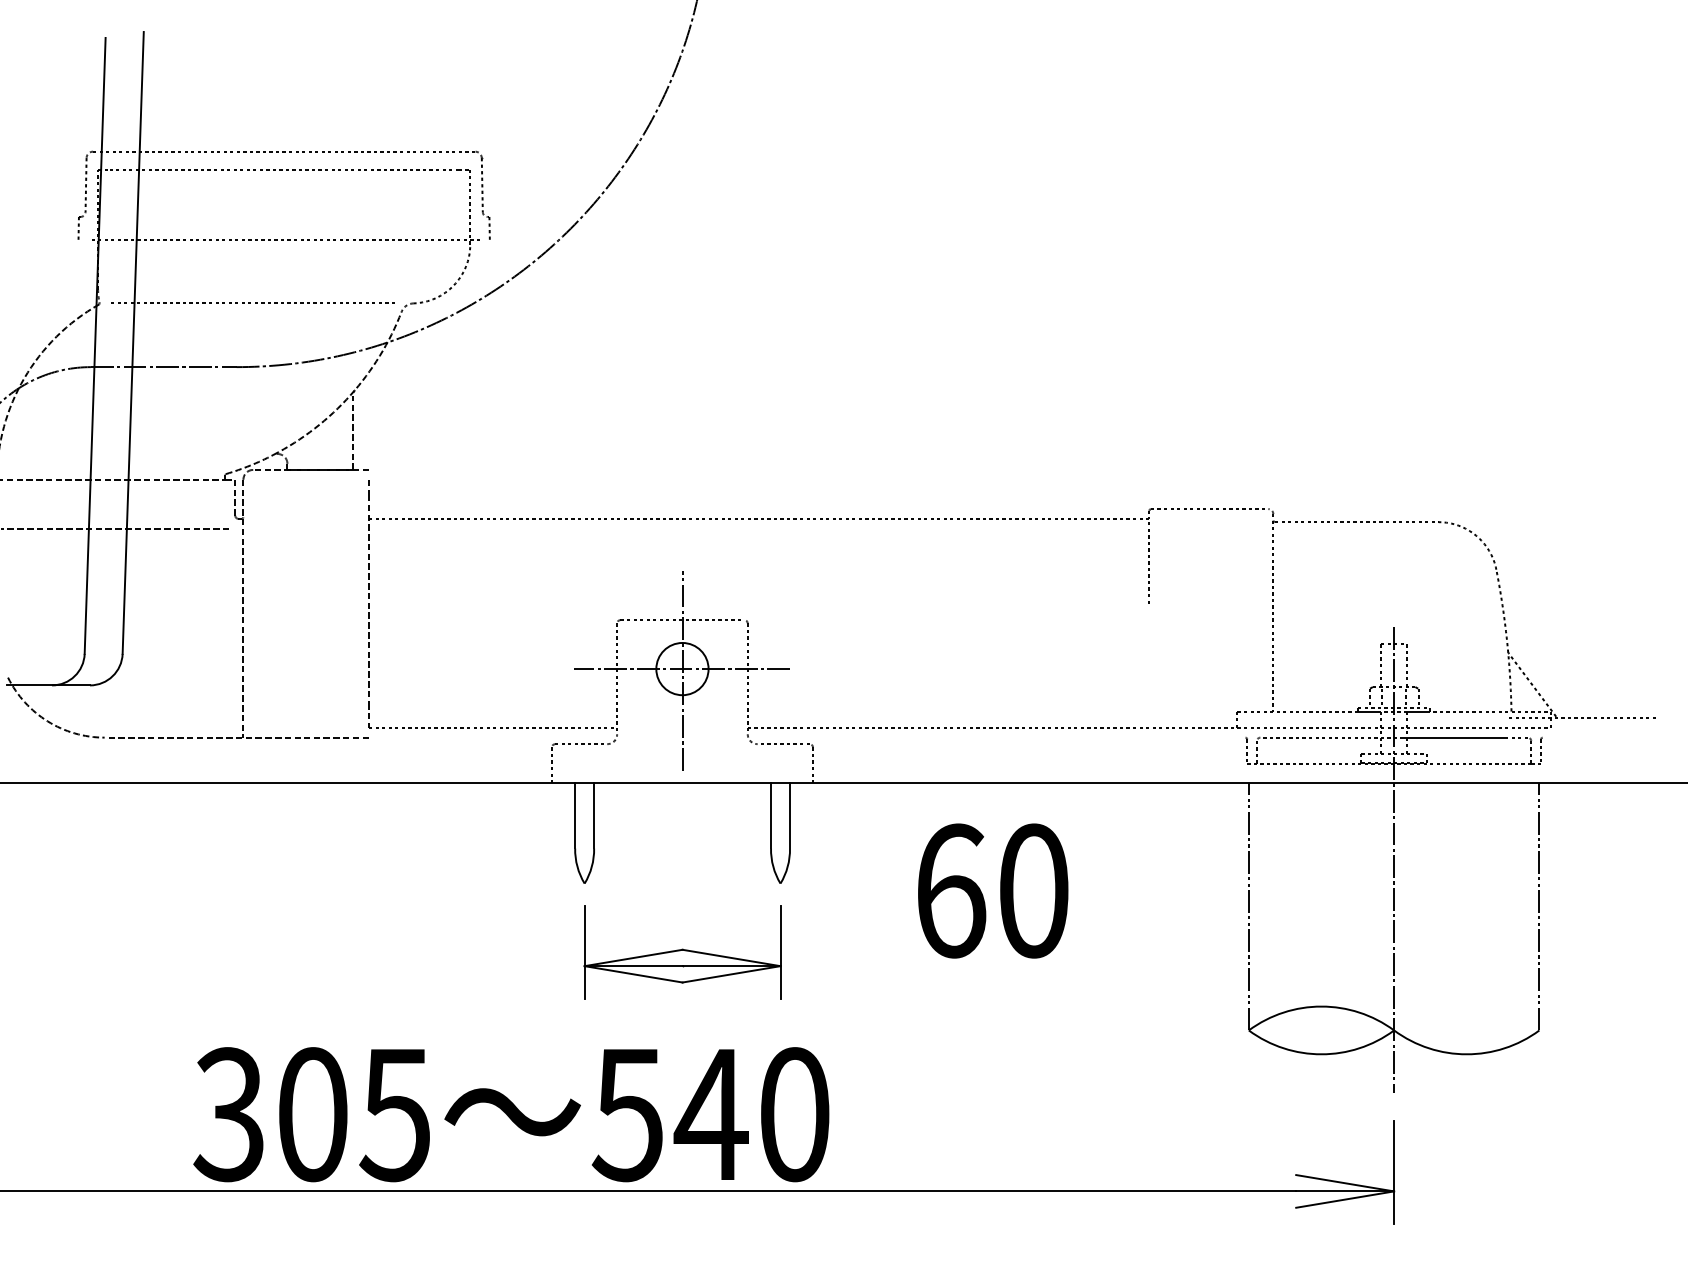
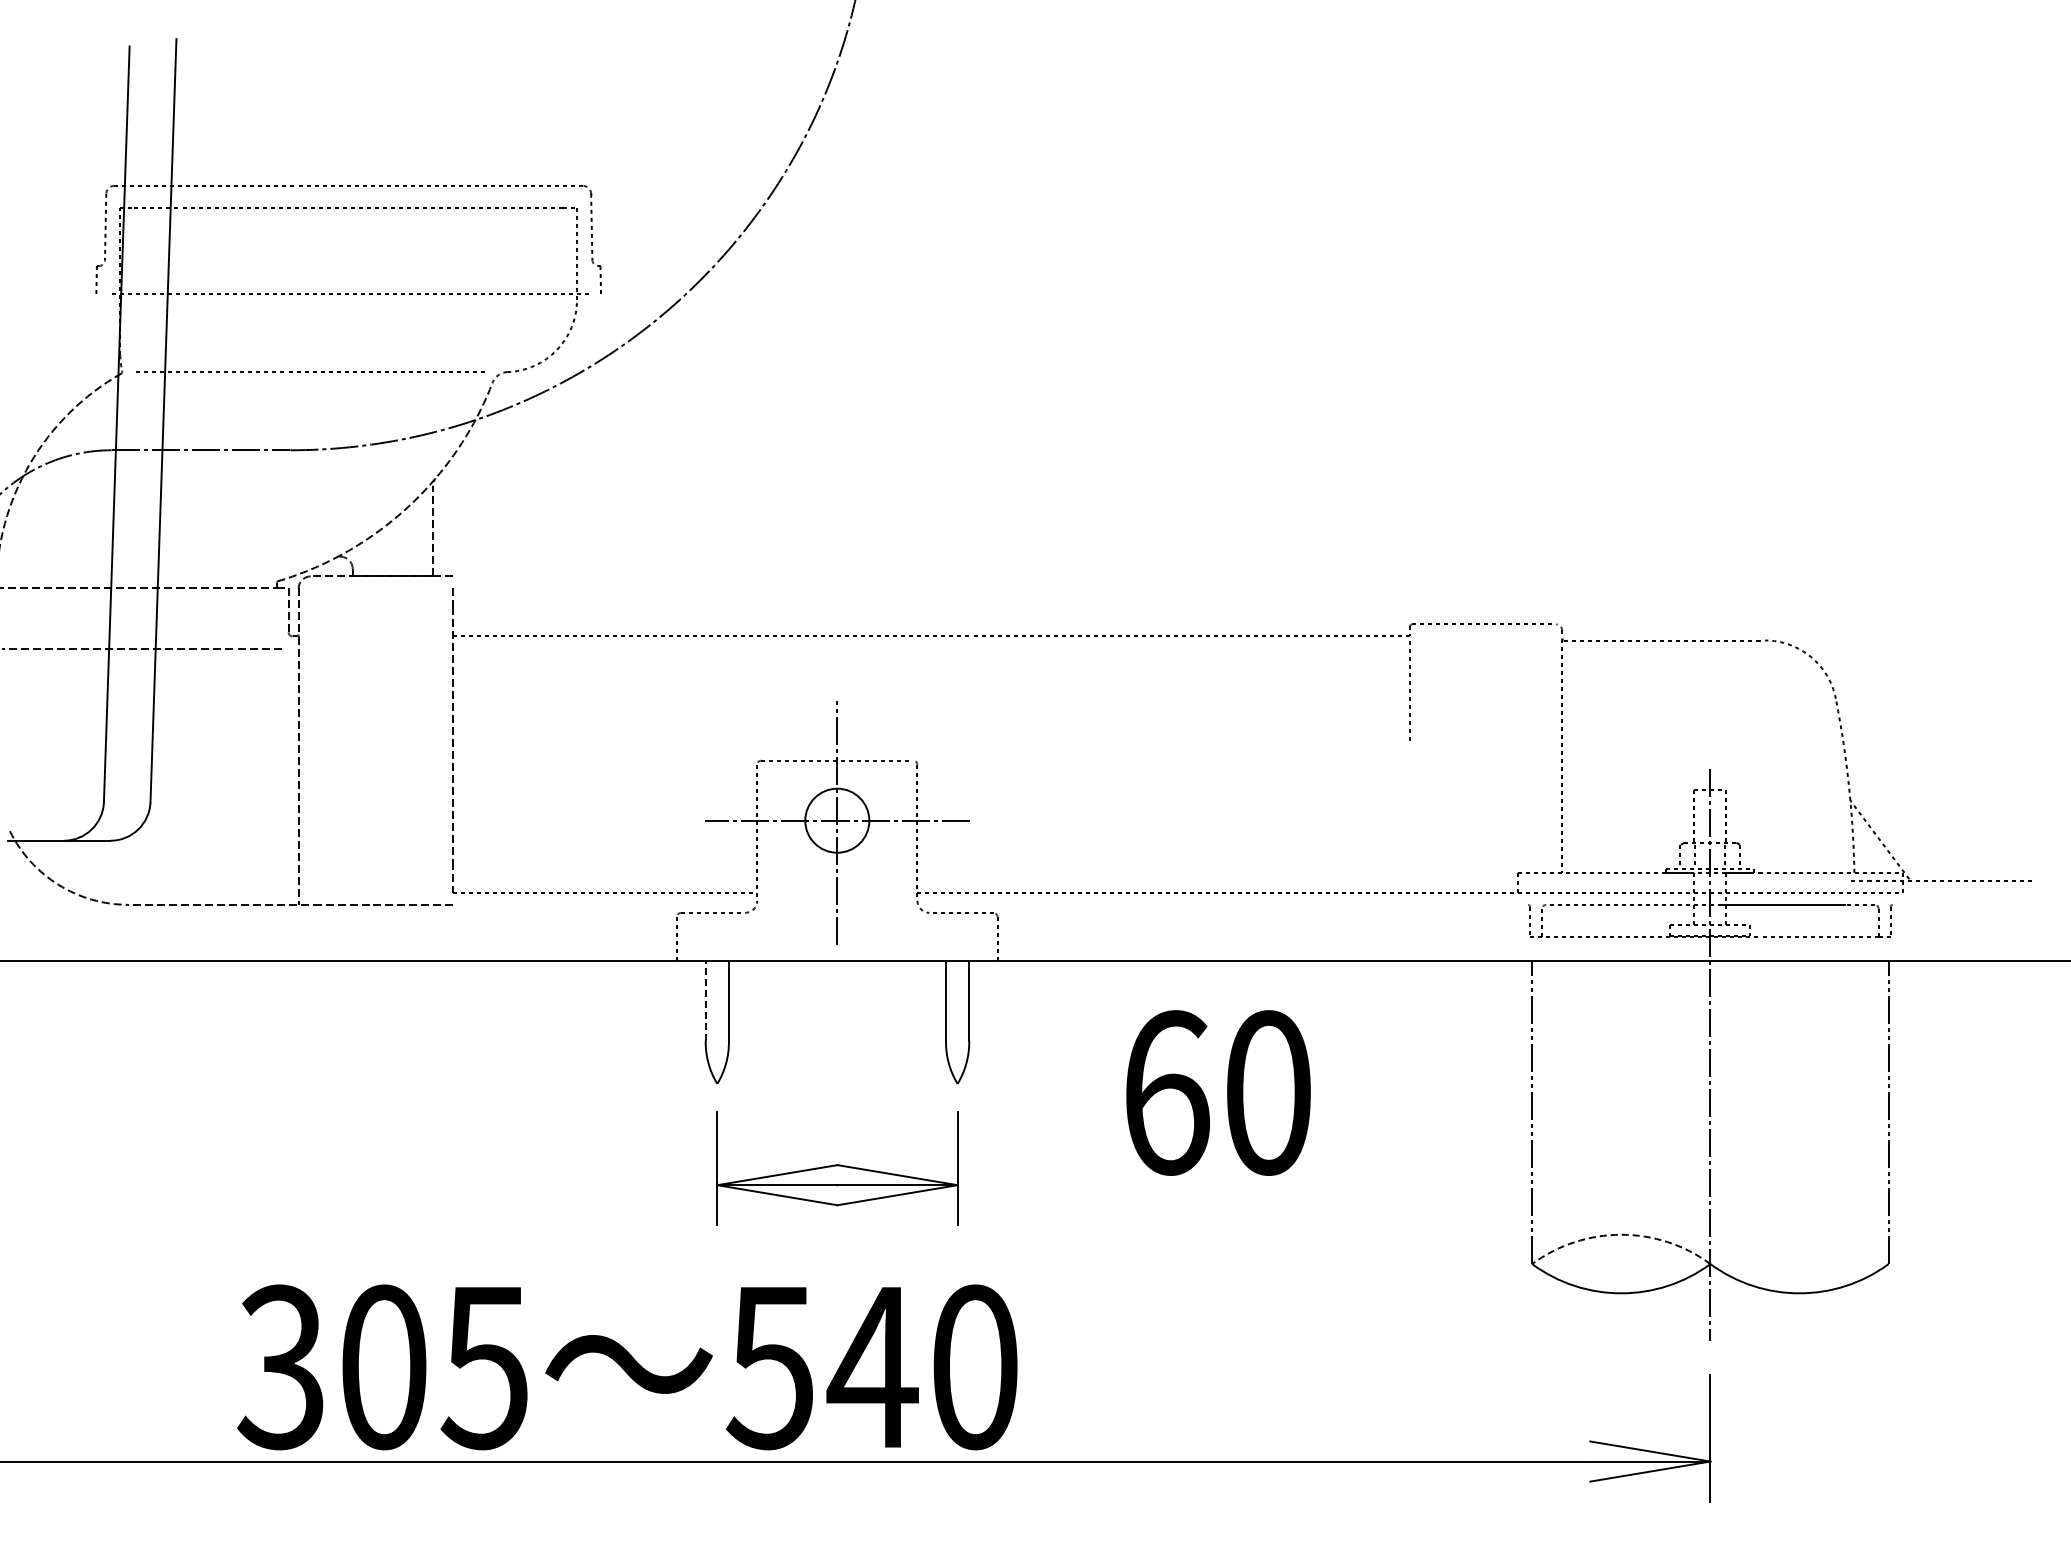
line: (575, 815) -> (705, 1000), solid -> dashed
arc: (1321, 1006) -> (1621, 1234), solid -> dashed

